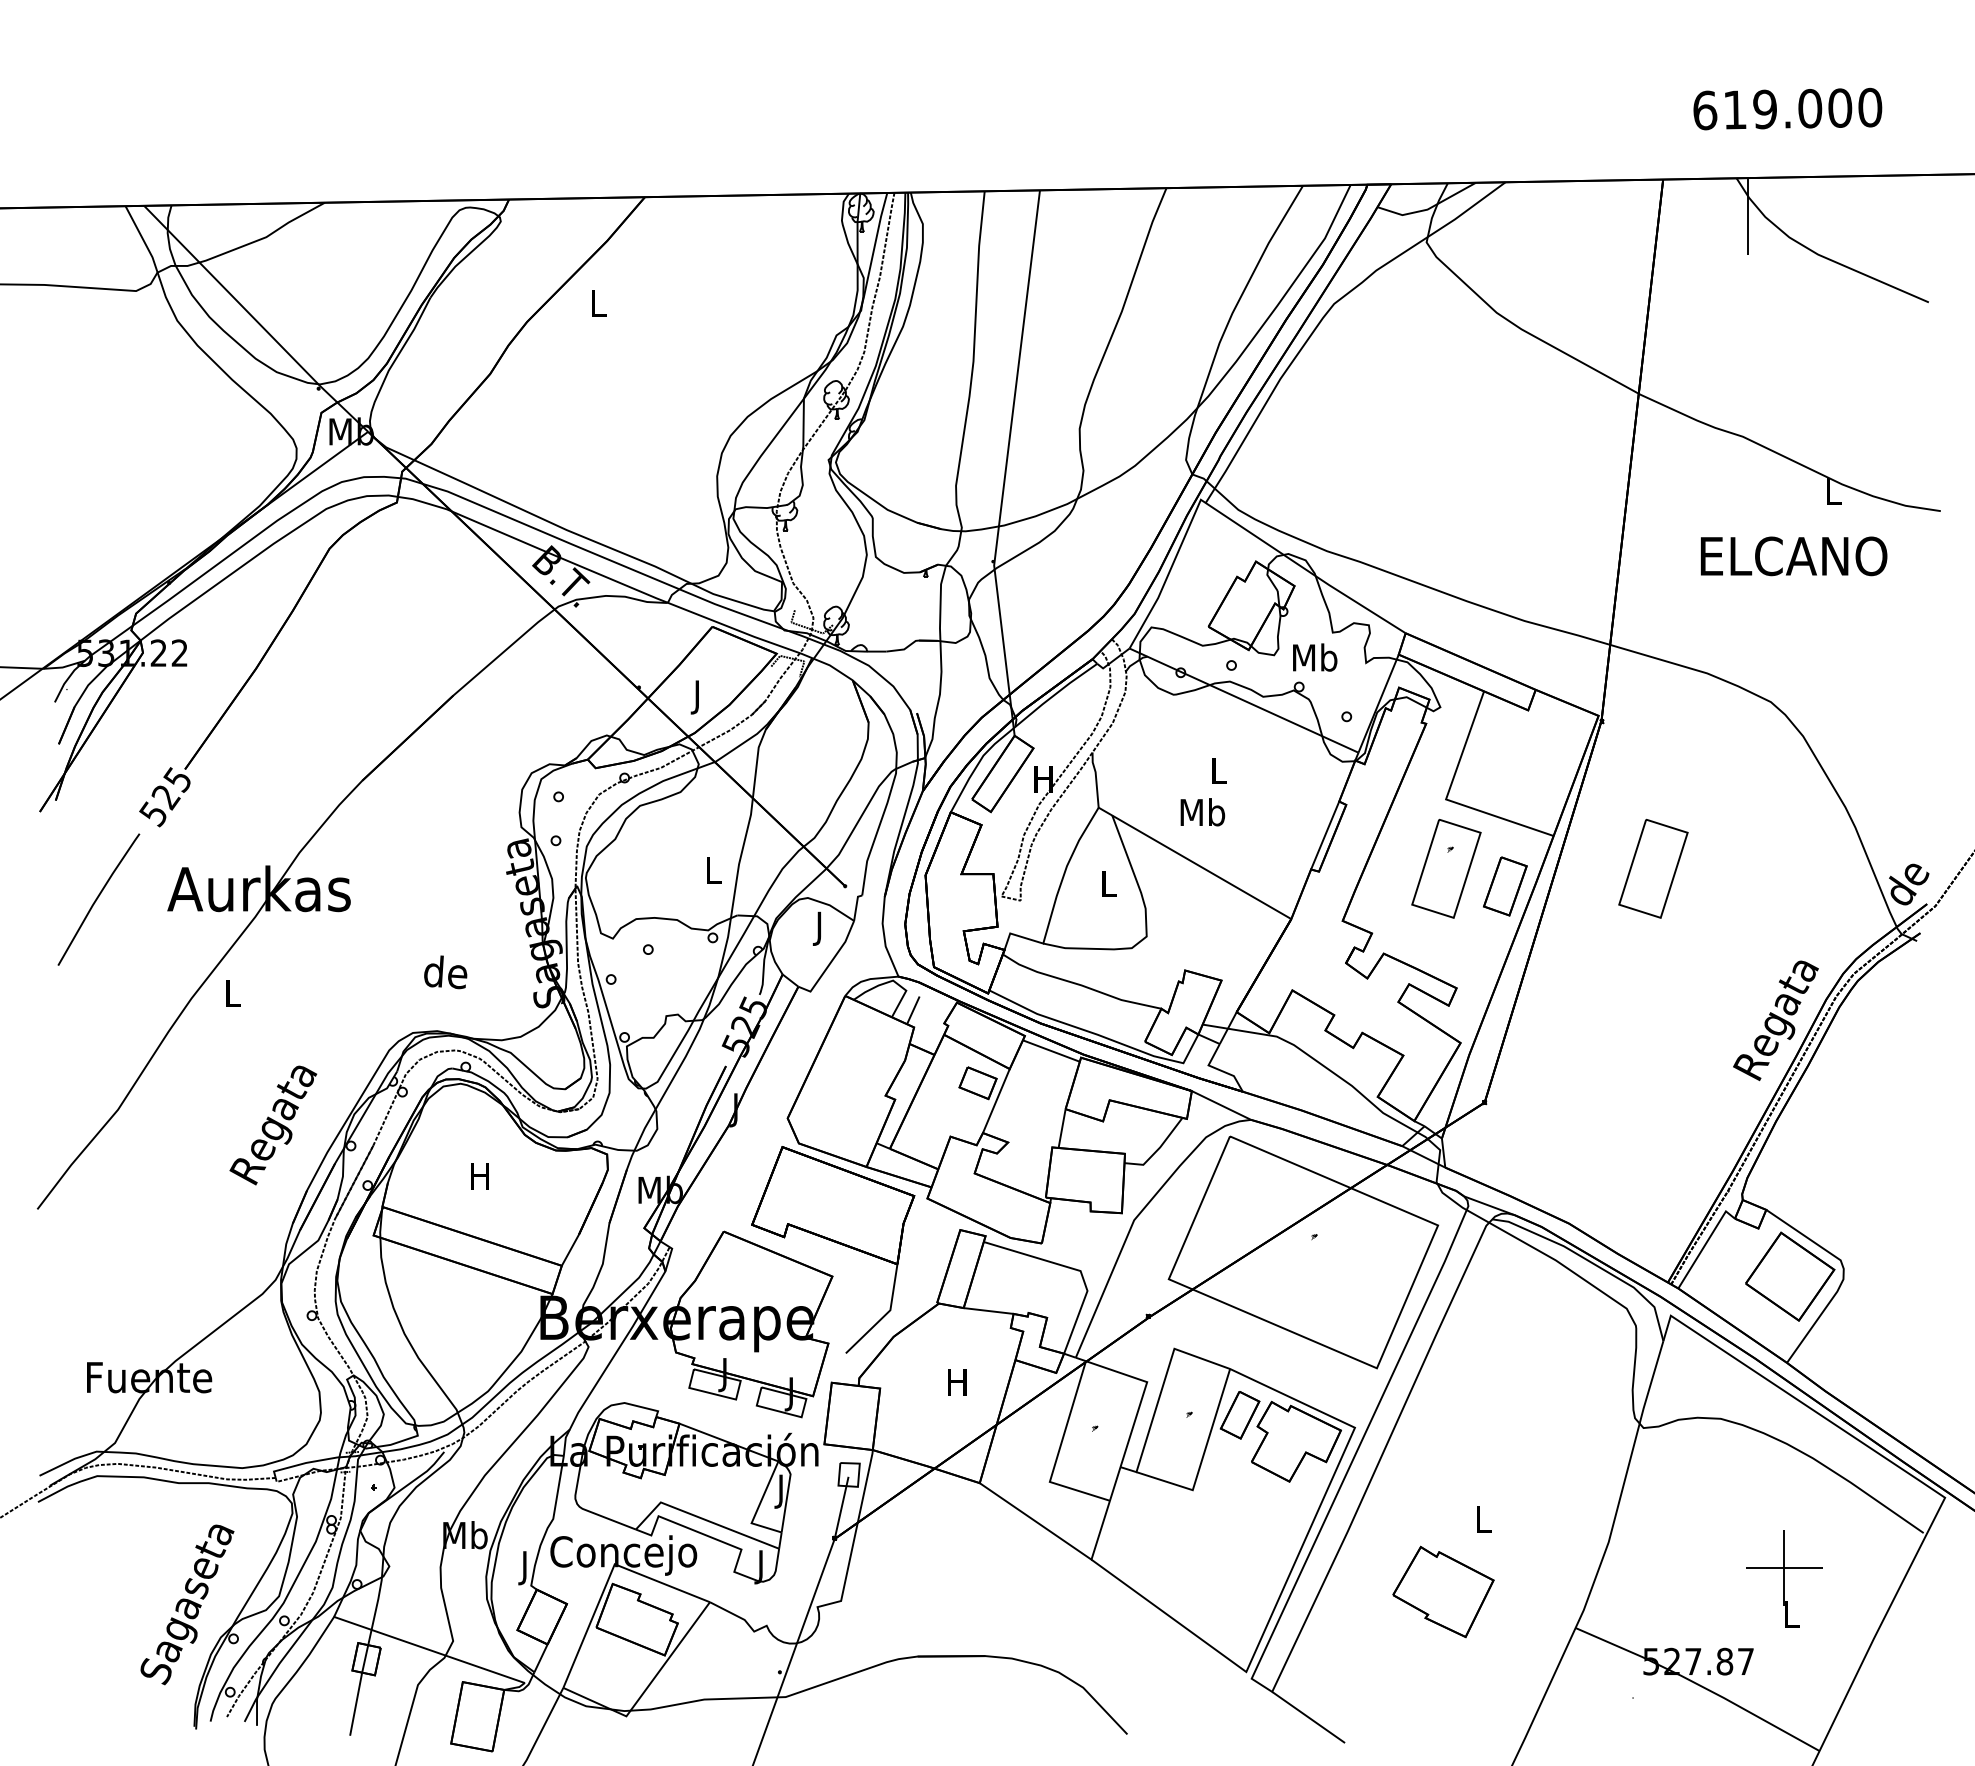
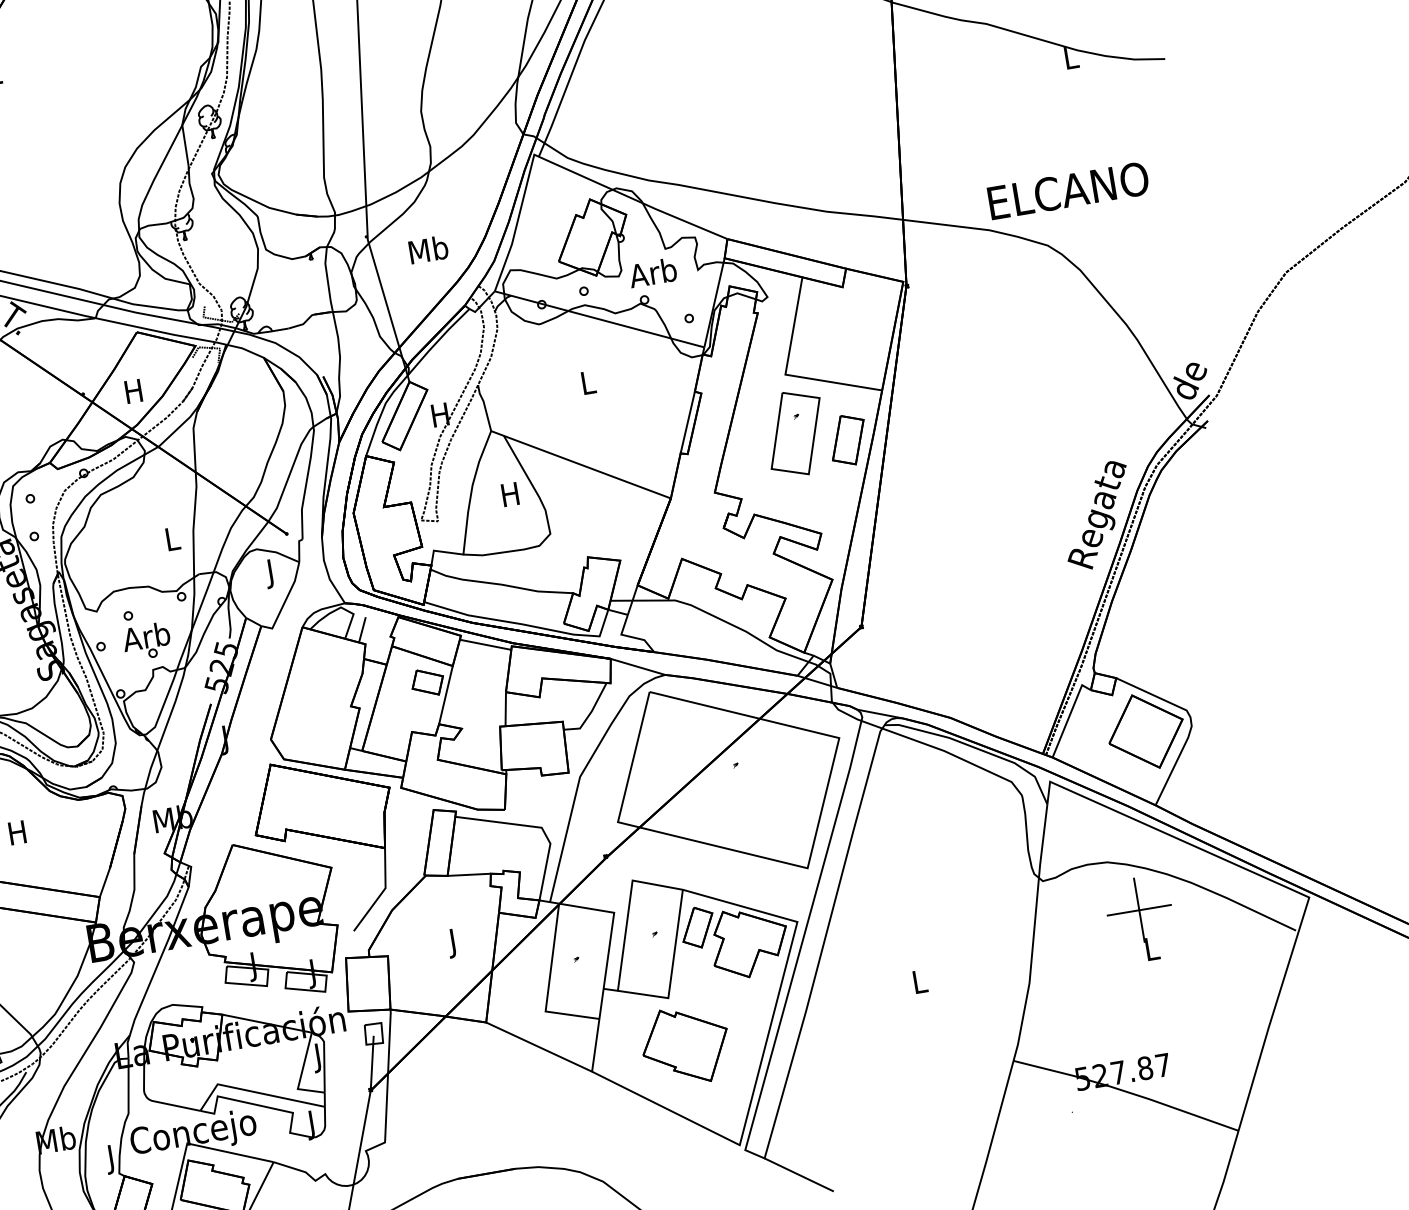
text: (1794, 556) -> (1068, 190), moved
text: (1313, 657) -> (652, 272), Mb -> Arb
text: (697, 697) -> (134, 394), J -> H
text: (1202, 812) -> (428, 249), moved
part: (1653, 868) -> (971, 403), removed
text: (1108, 883) -> (510, 494), L -> H
part: (664, 982) -> (146, 641), added
text: (957, 1386) -> (453, 943), H -> J
part: (1784, 1578) -> (1141, 919), moved
part: (1443, 1591) -> (685, 1045), moved

